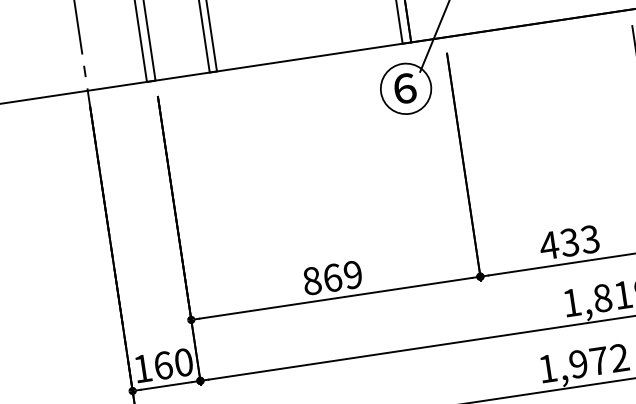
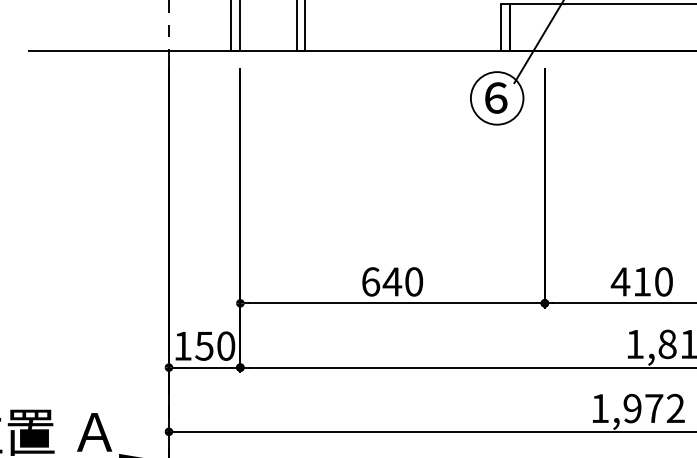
text: (579, 240) -> (652, 281), 433 -> 410
text: (332, 277) -> (392, 281), 869 -> 640
text: (163, 365) -> (204, 345), 160 -> 150

